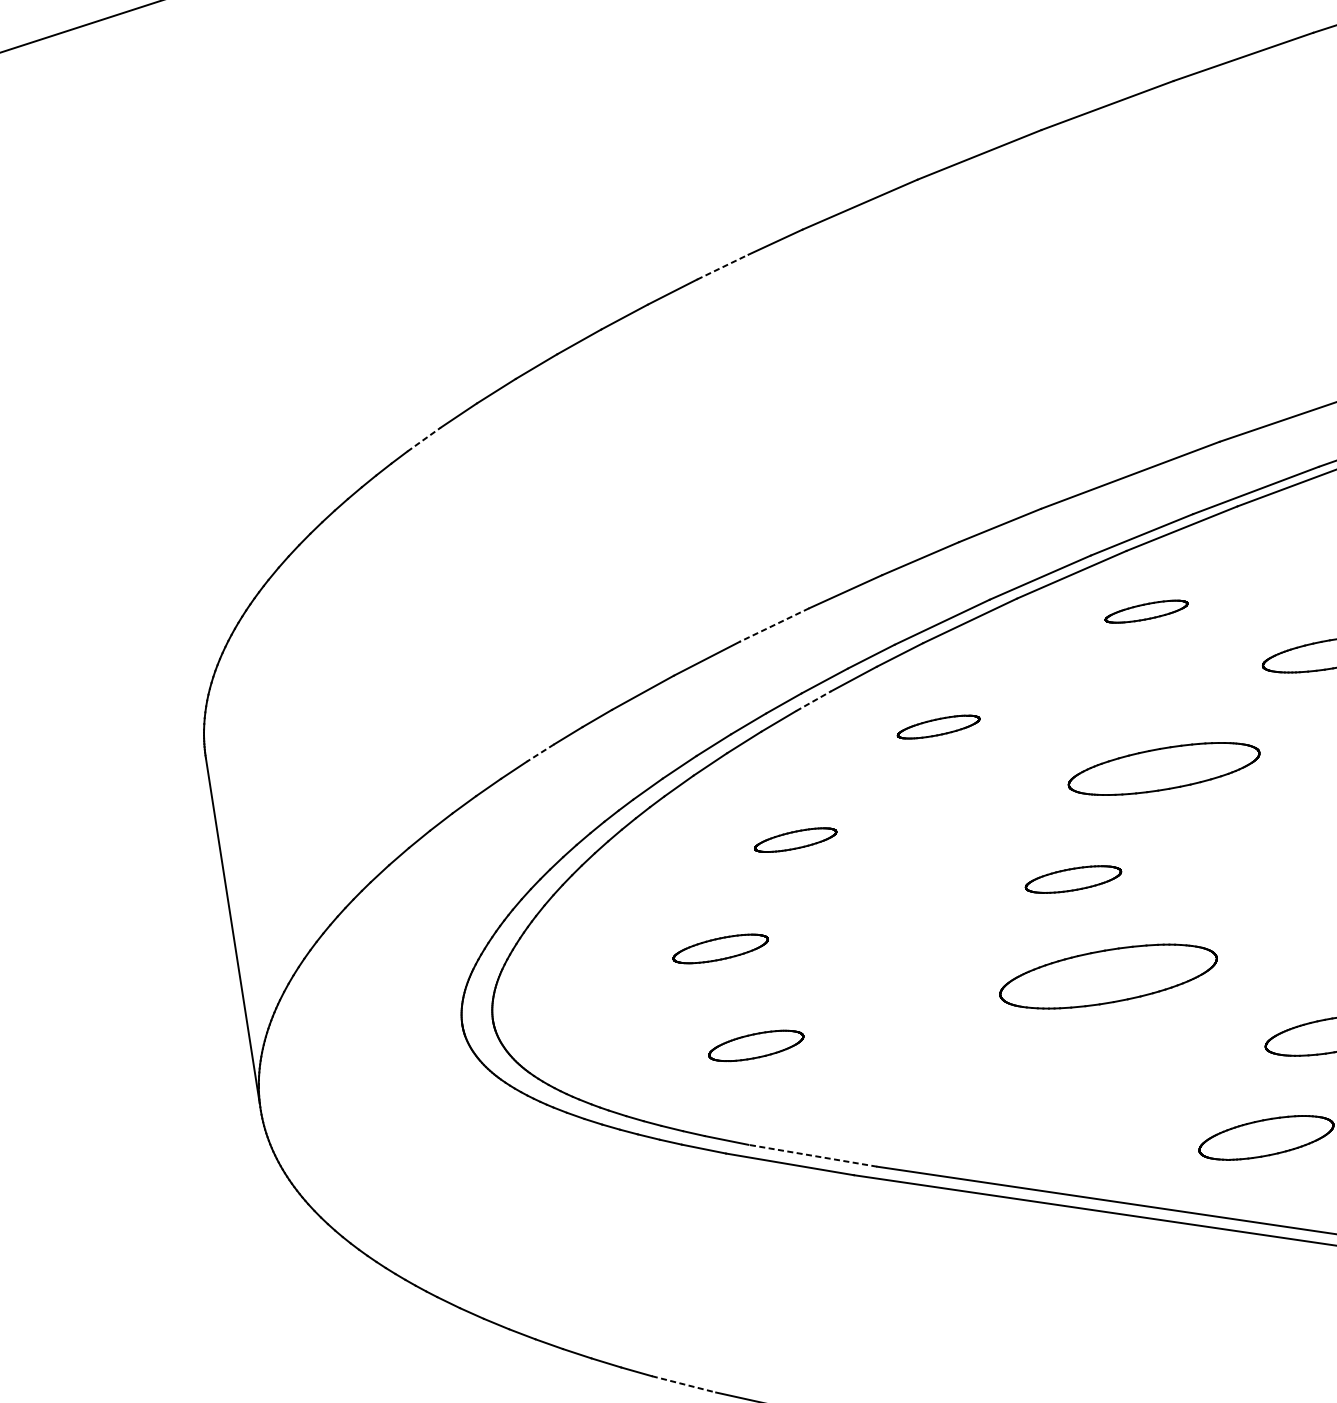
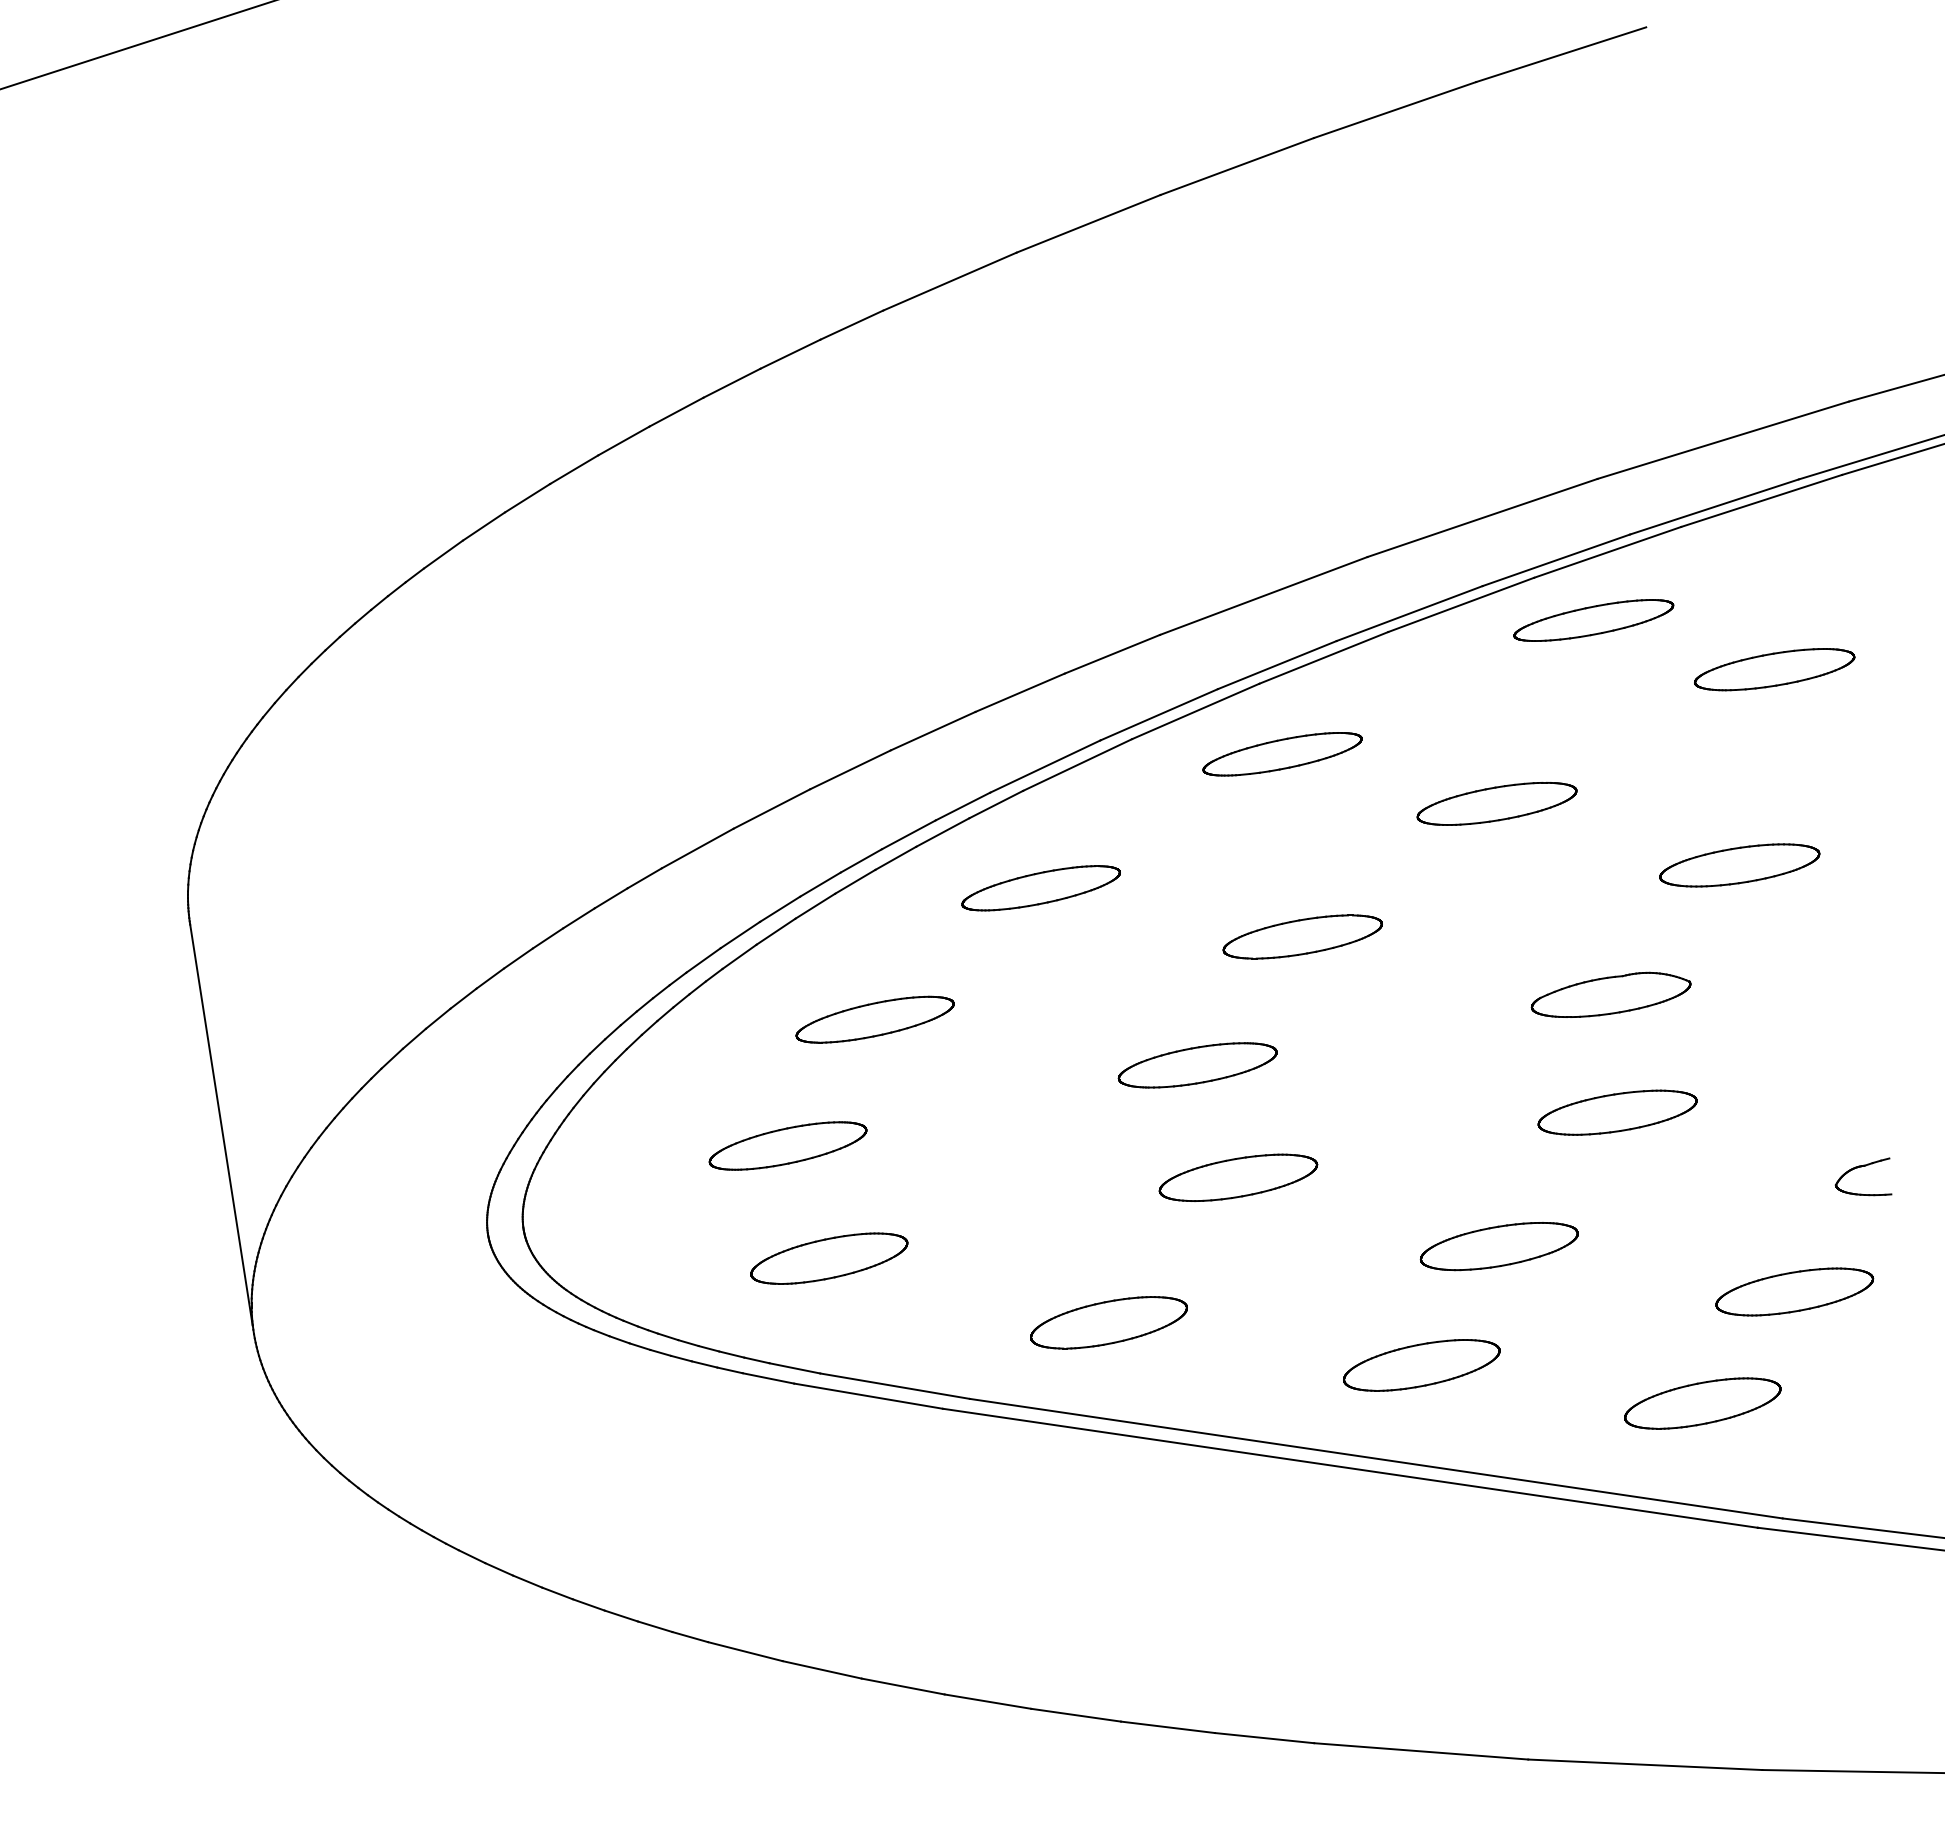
line: (722, 267) -> (790, 354), dashed -> solid
line: (424, 439) -> (443, 554), dashed -> solid
part: (1146, 611) -> (1282, 754), size x1.67
line: (774, 624) -> (850, 769), dashed -> solid
line: (814, 701) -> (896, 858), dashed -> solid
part: (938, 727) -> (1040, 888), size x1.67
line: (540, 753) -> (578, 918), dashed -> solid
part: (1163, 768) -> (1302, 936), size x0.71
part: (795, 840) -> (874, 1019), size x1.67
part: (1073, 879) -> (1197, 1065), size x1.43
part: (720, 948) -> (787, 1145), size x1.43
part: (1108, 976) -> (1238, 1177), size x0.62
part: (756, 1045) -> (829, 1258), size x1.43
part: (996, 1100) -> (1108, 1322), added
line: (813, 1156) -> (895, 1386), dashed -> solid
line: (684, 1384) -> (745, 1651), dashed -> solid

